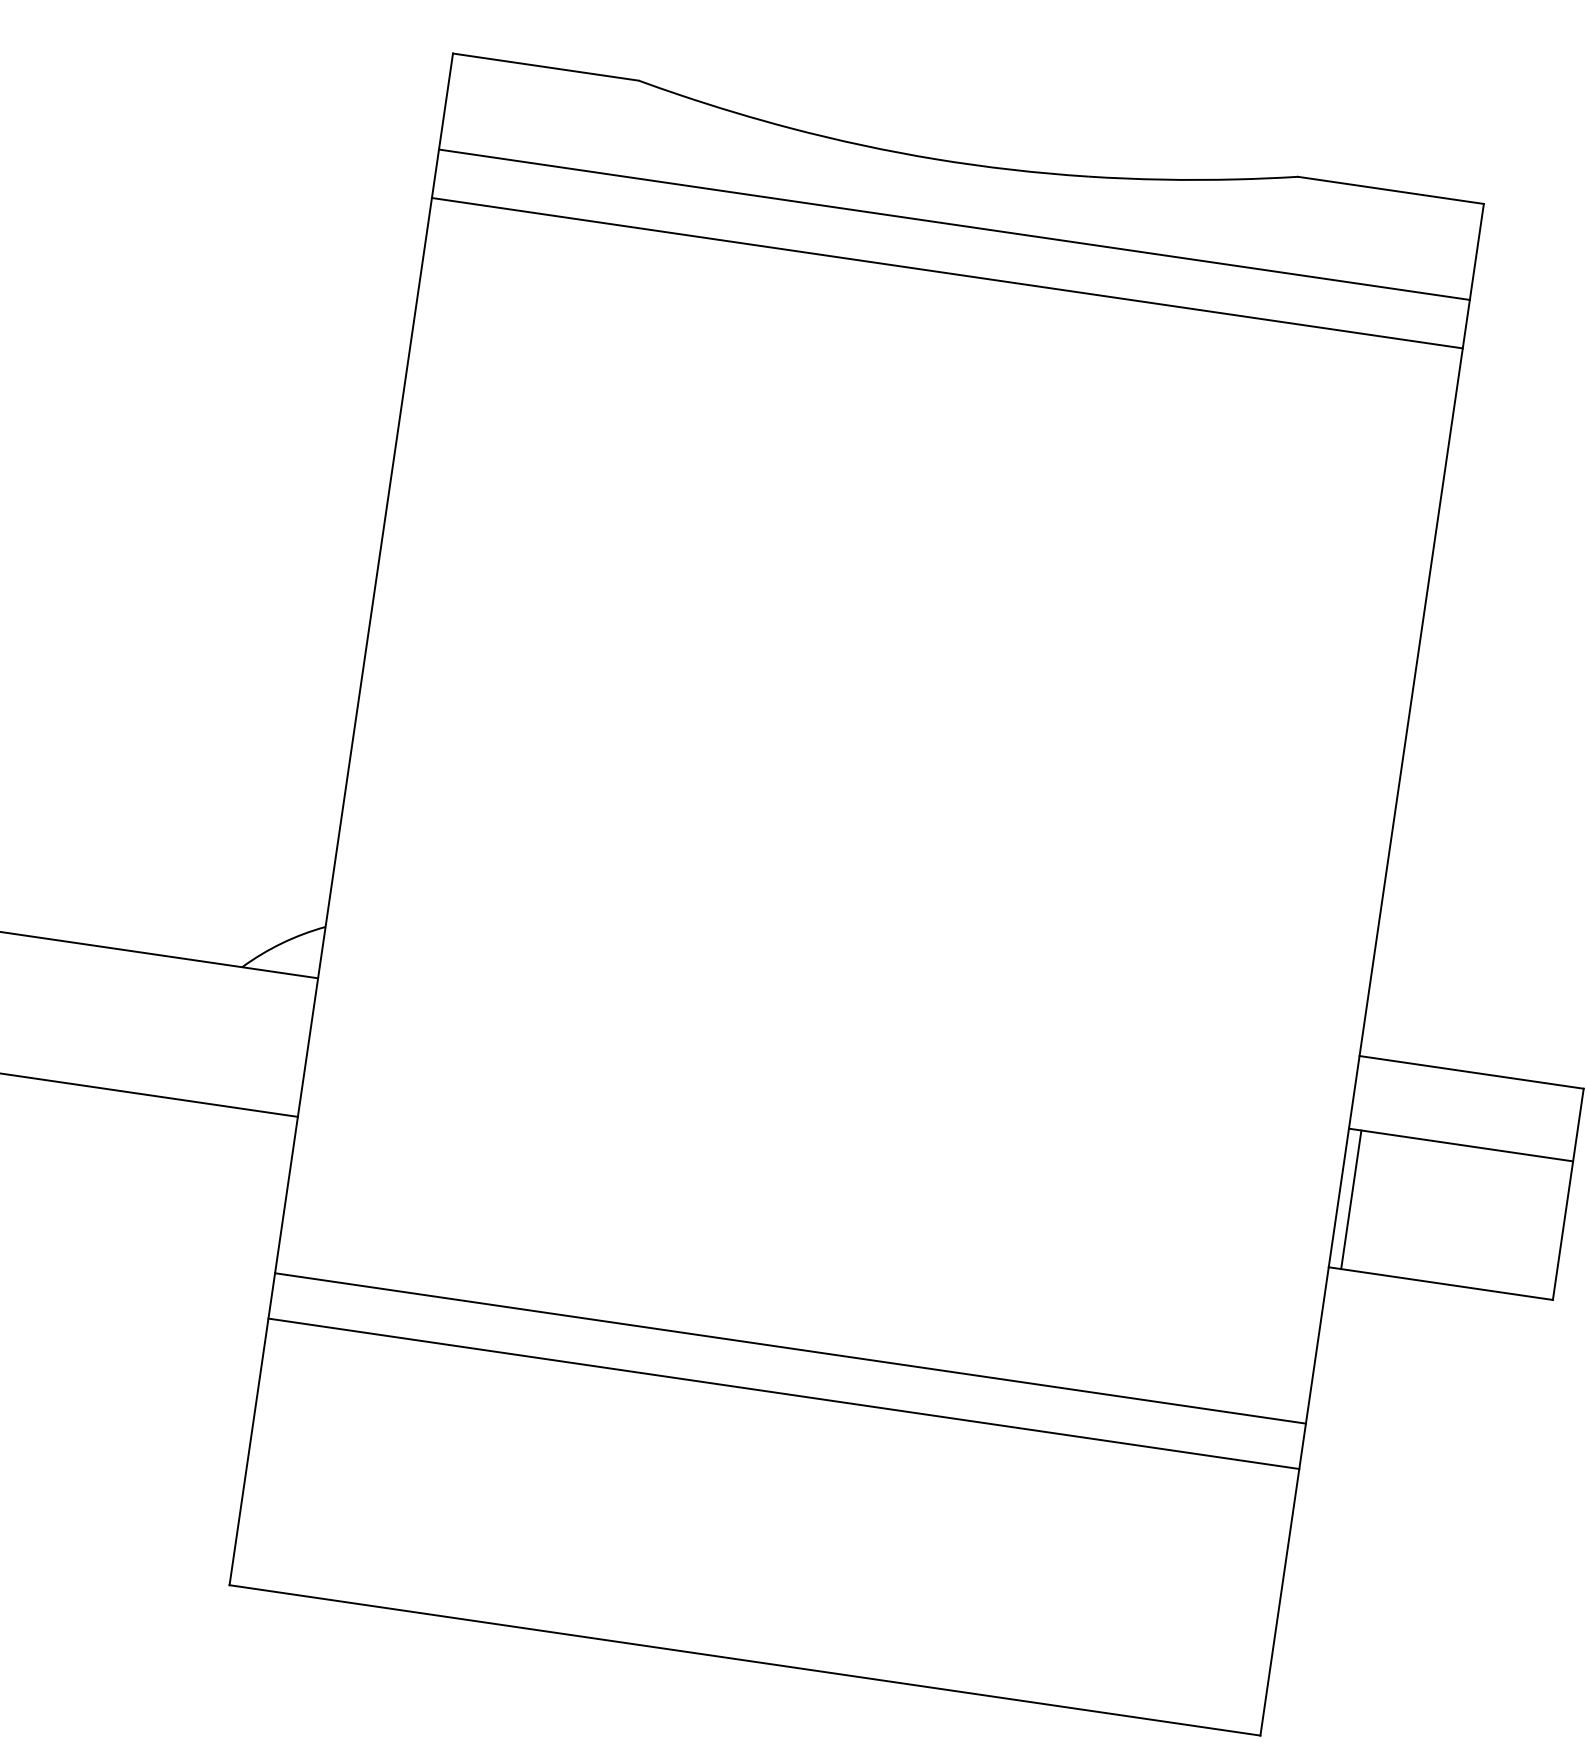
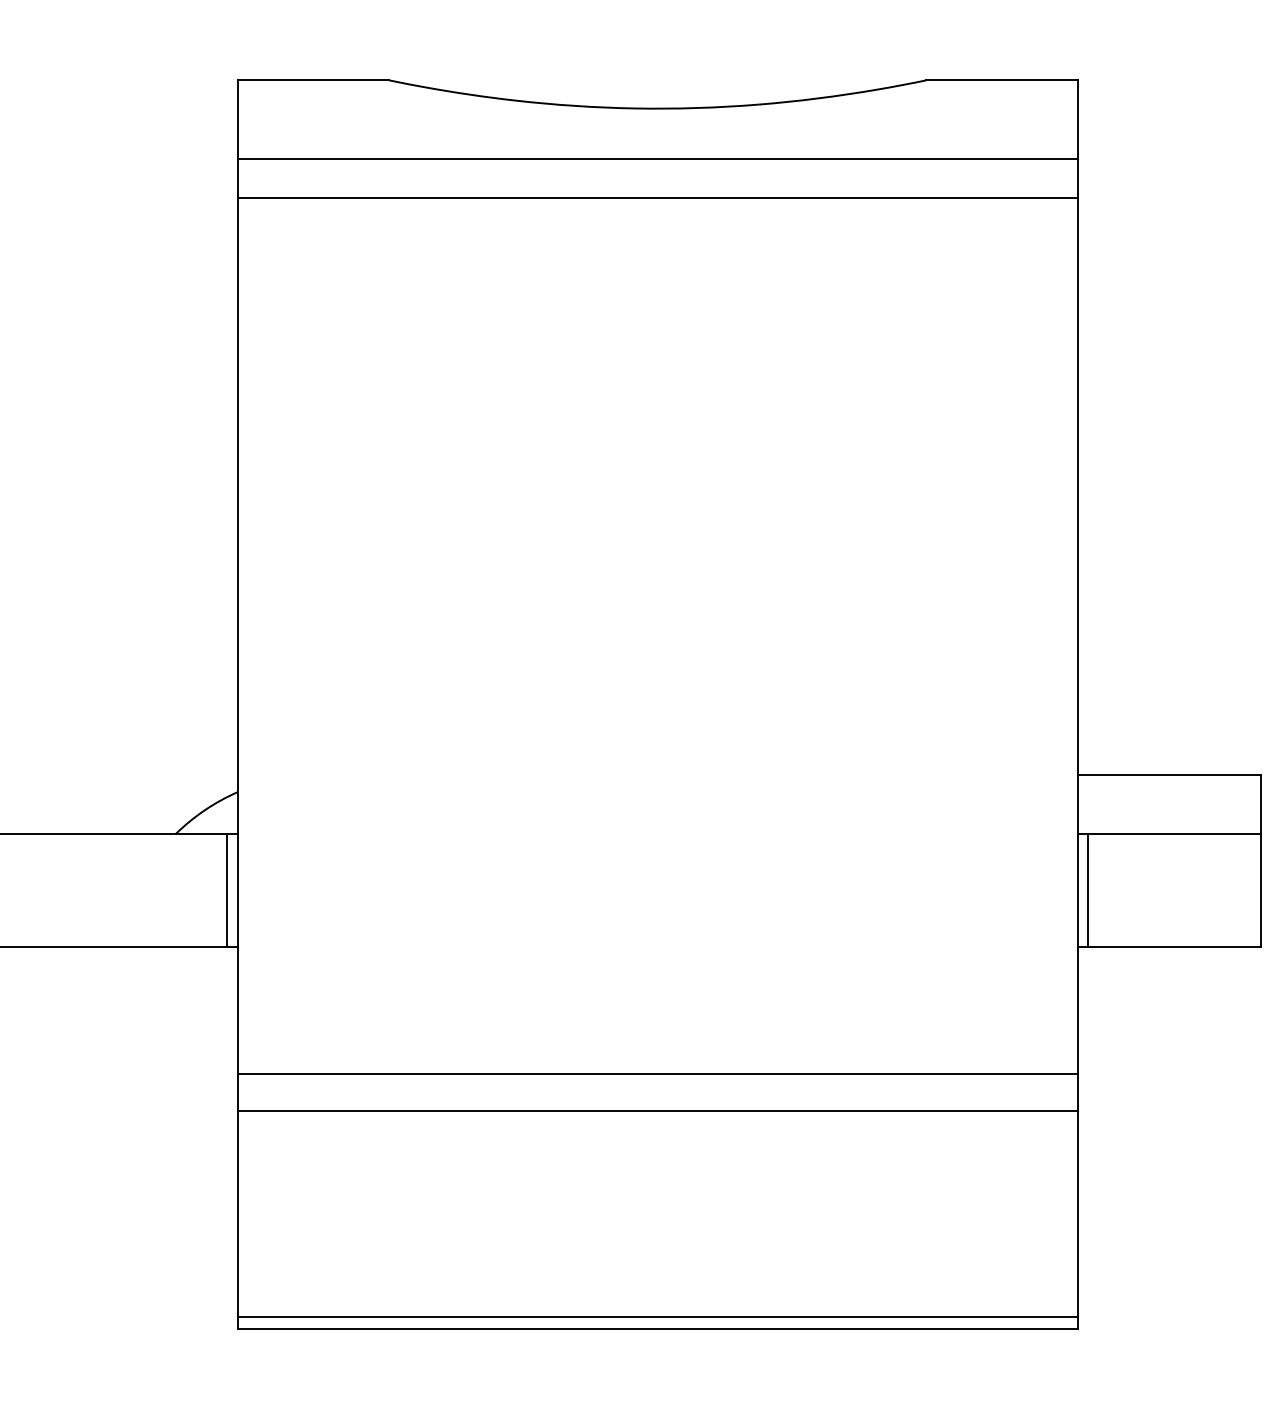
line: (295, 1045) -> (227, 890), added
line: (746, 1646) -> (657, 1317), added

